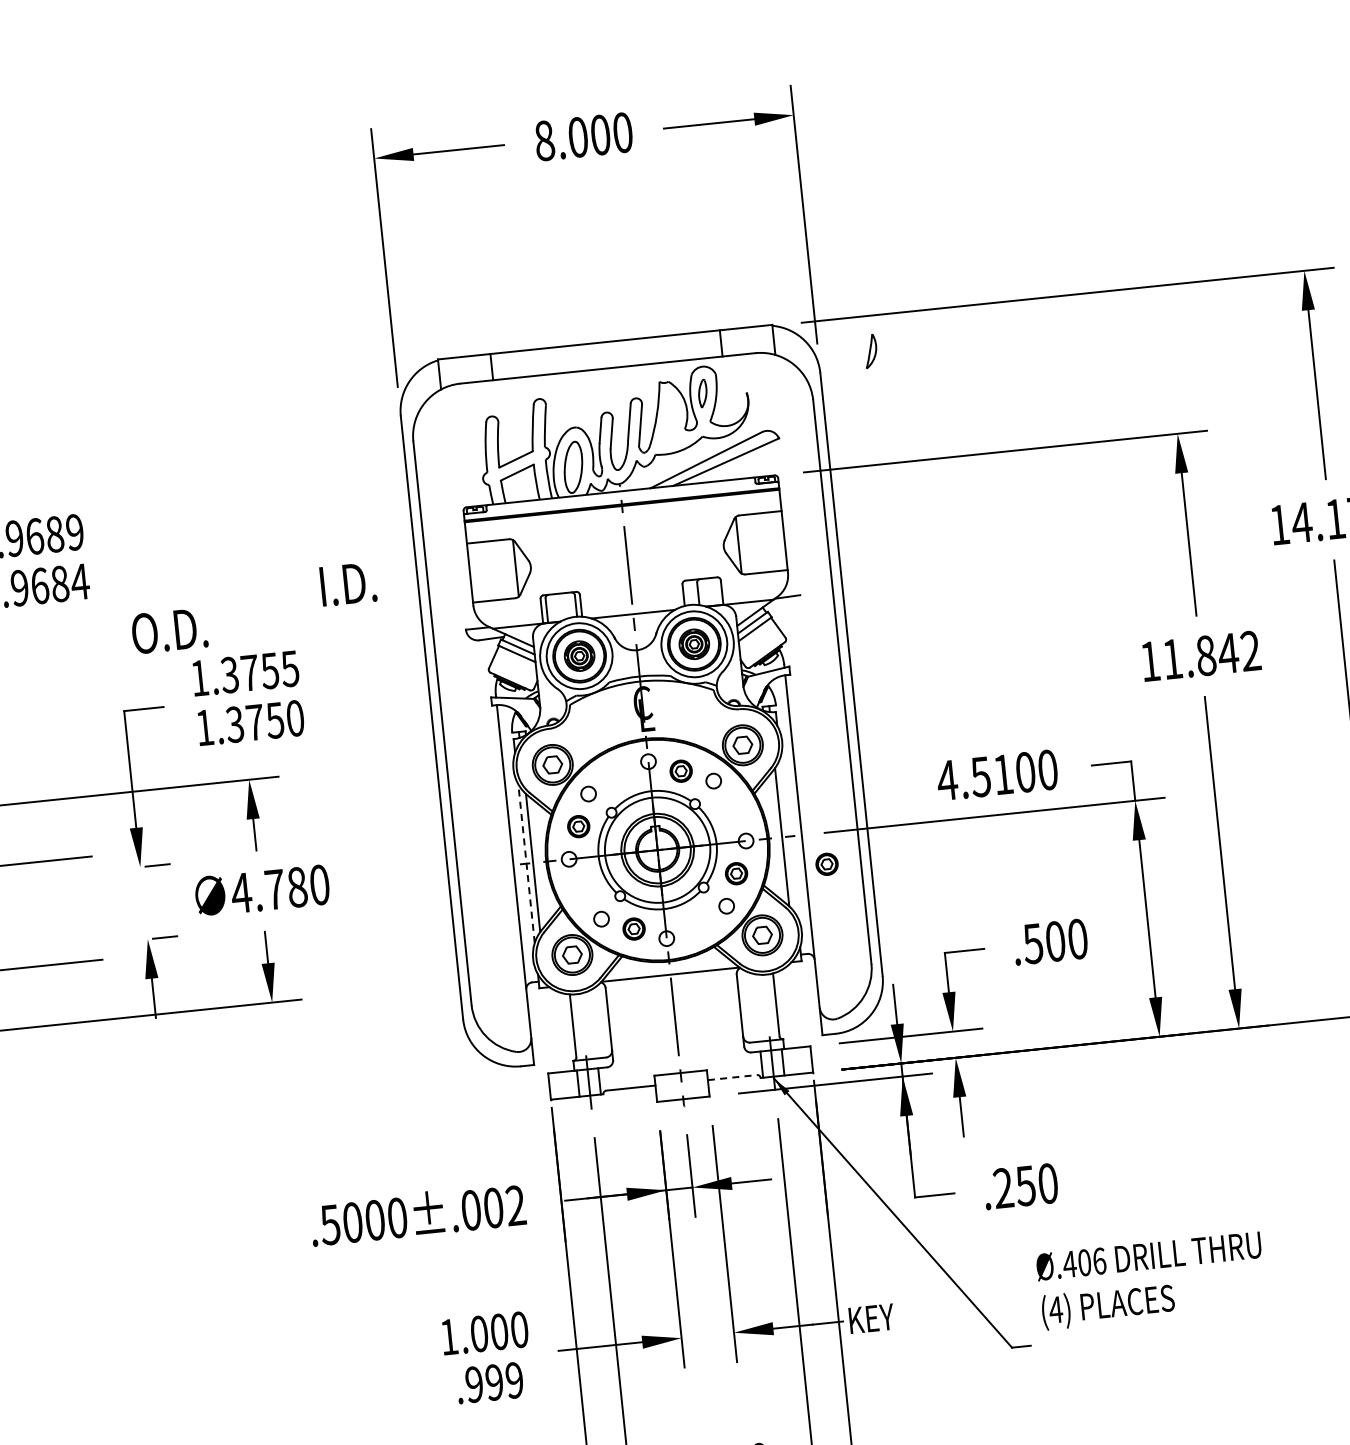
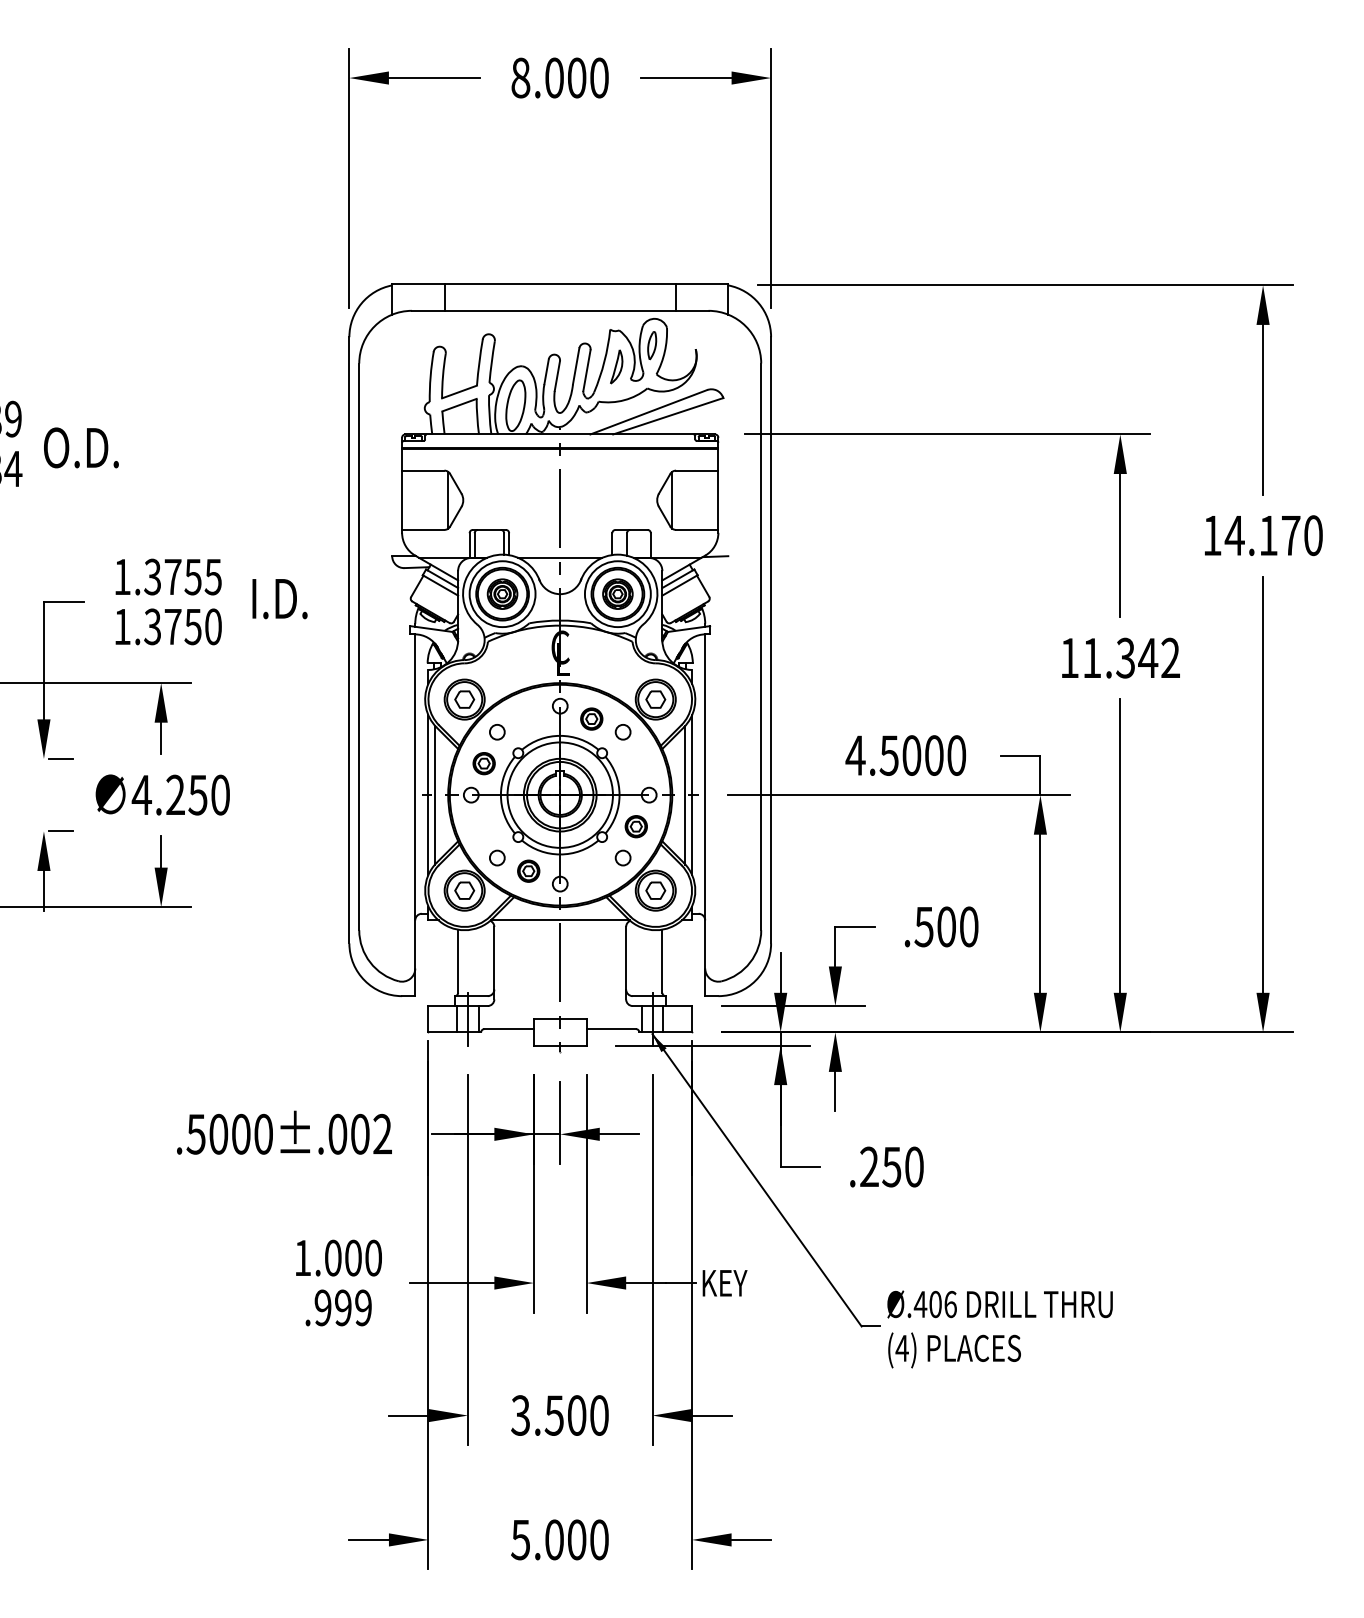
part: (870, 350) -> (616, 366), moved
text: (347, 584) -> (279, 599), moved
text: (169, 630) -> (81, 447), moved
text: (1205, 655) -> (1125, 657), 11.842 -> 11.342
text: (1002, 774) -> (911, 755), 4.5100 -> 4.5000
line: (789, 835) -> (692, 794), added
line: (526, 864) -> (428, 795), dashed -> solid
part: (826, 864) -> (726, 826), removed
text: (285, 887) -> (186, 794), 4.780 -> 4.250
line: (732, 1077) -> (611, 1029), dashed -> solid
text: (1150, 1281) -> (999, 1329), moved

